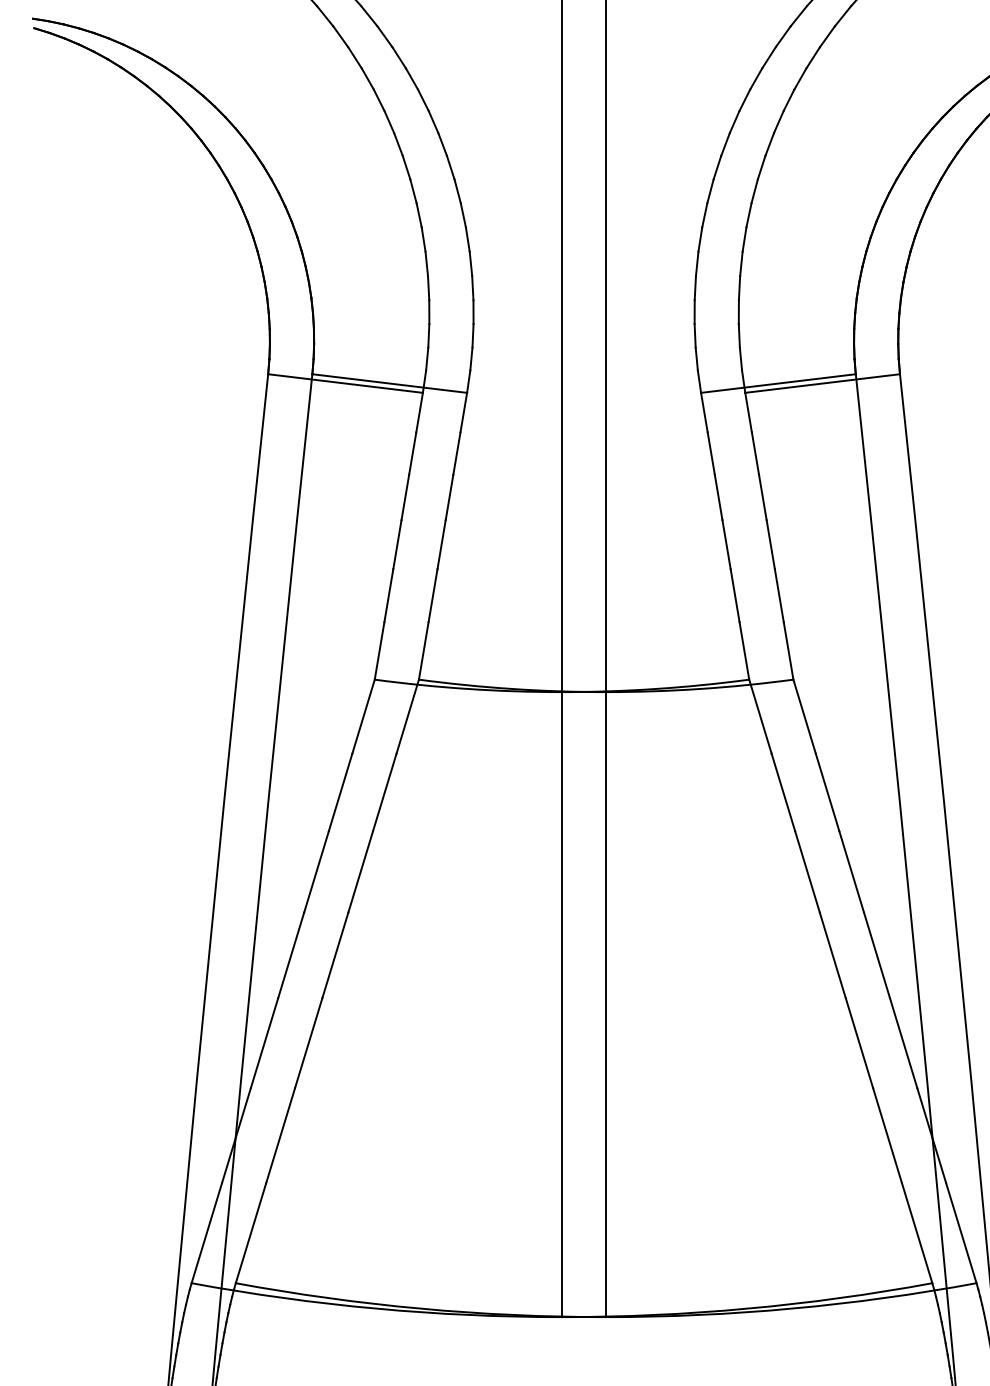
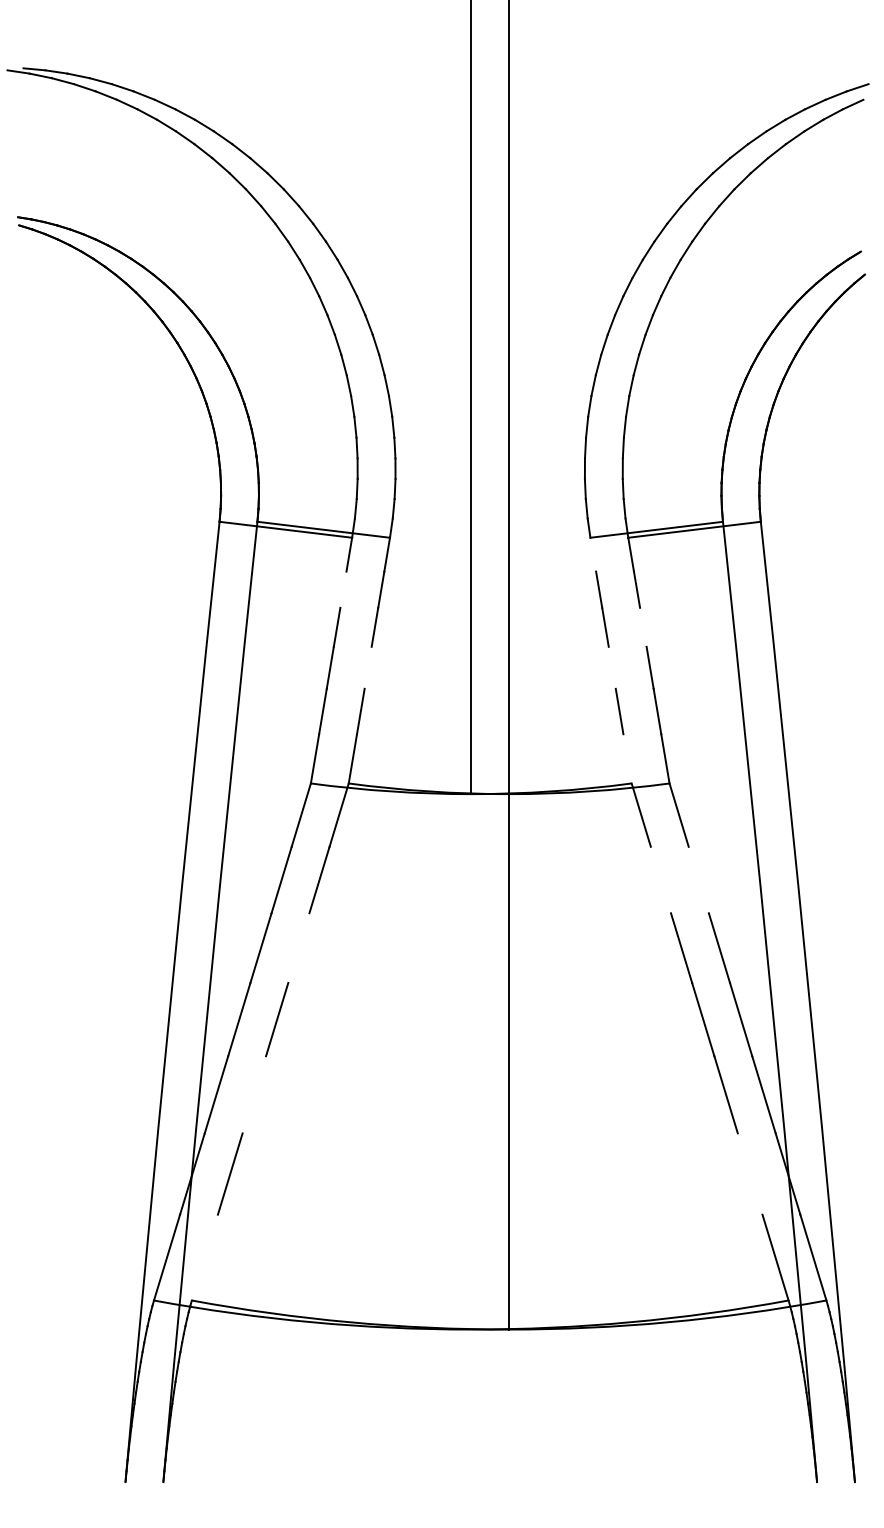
line: (704, 412) -> (593, 554), removed
line: (412, 453) -> (343, 589), removed
line: (763, 496) -> (643, 626), removed
line: (440, 544) -> (367, 667), removed
line: (725, 544) -> (611, 667), removed
line: (744, 650) -> (627, 758), removed
line: (782, 791) -> (660, 879), removed
line: (827, 791) -> (698, 879), removed
line: (360, 871) -> (298, 947), removed
line: (562, 1004) -> (471, 1061), removed
line: (308, 1042) -> (254, 1094), removed
line: (886, 1134) -> (749, 1173), removed
line: (250, 1233) -> (204, 1257), removed

